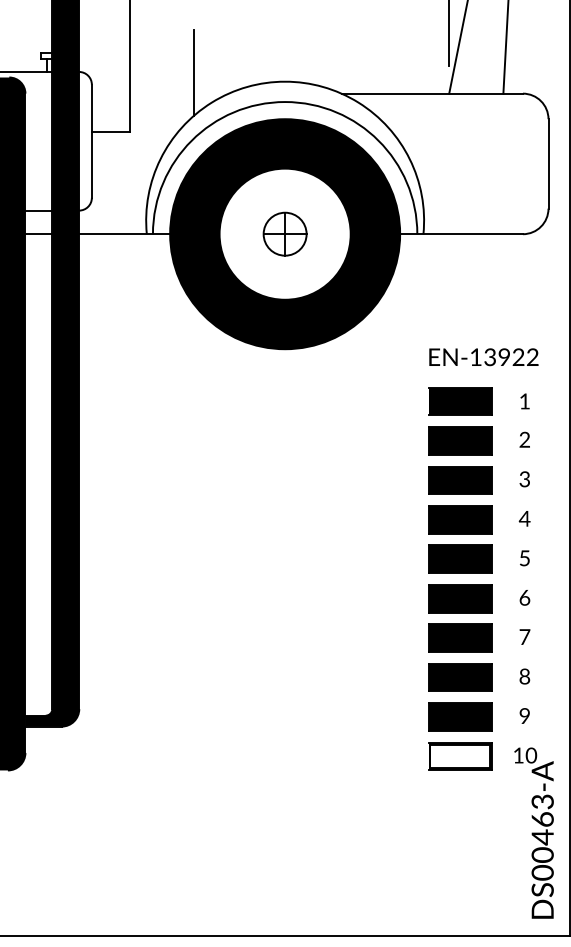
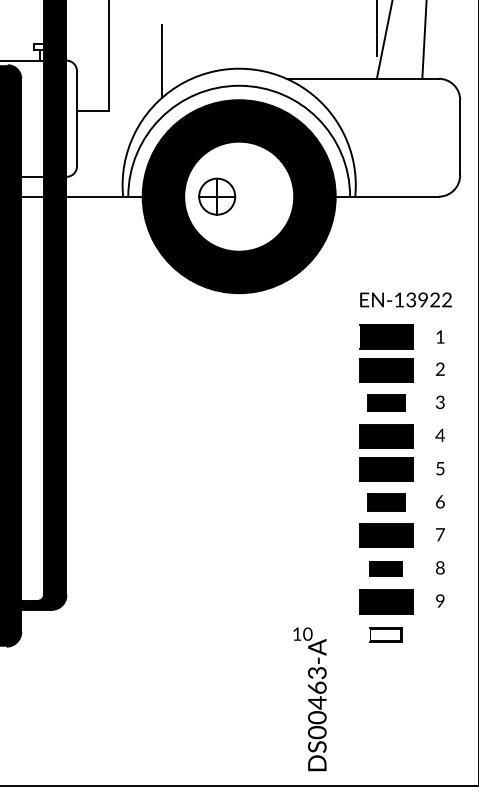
part: (285, 233) -> (217, 196), moved
part: (460, 480) -> (386, 403), size x0.7
part: (460, 598) -> (386, 502), size x0.7
part: (460, 677) -> (386, 568), size x0.6
part: (460, 757) -> (386, 635), size x0.6
text: (533, 833) -> (309, 699), moved

